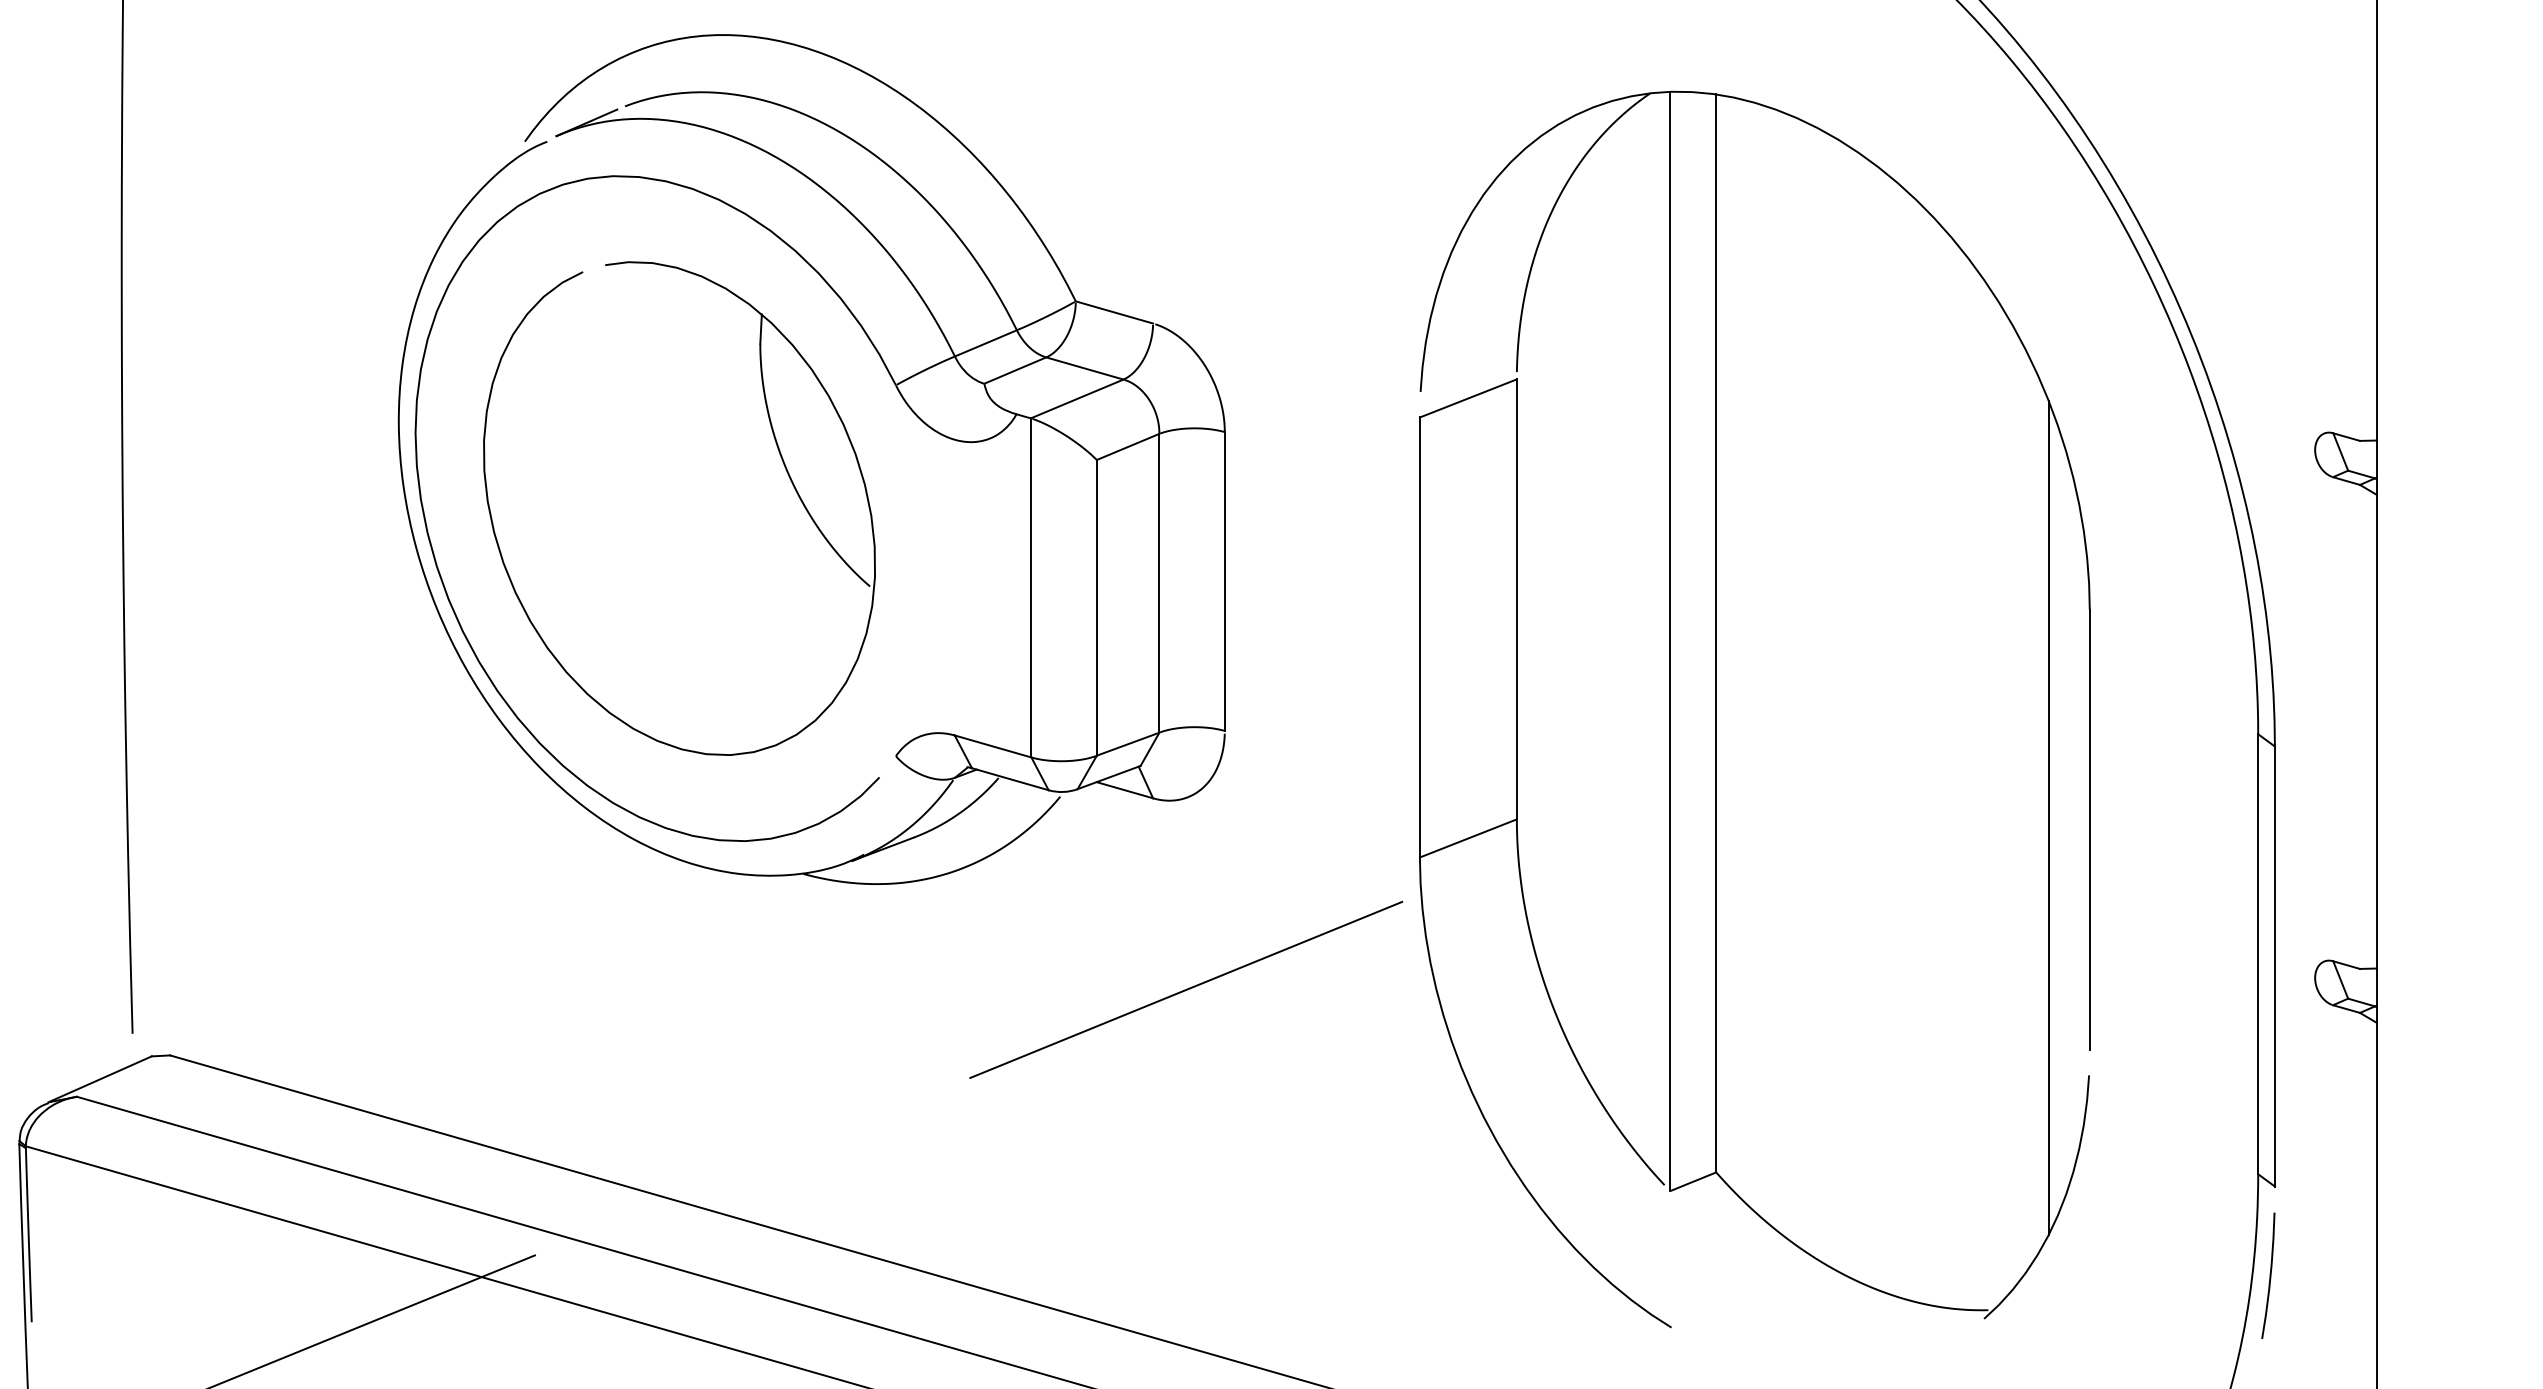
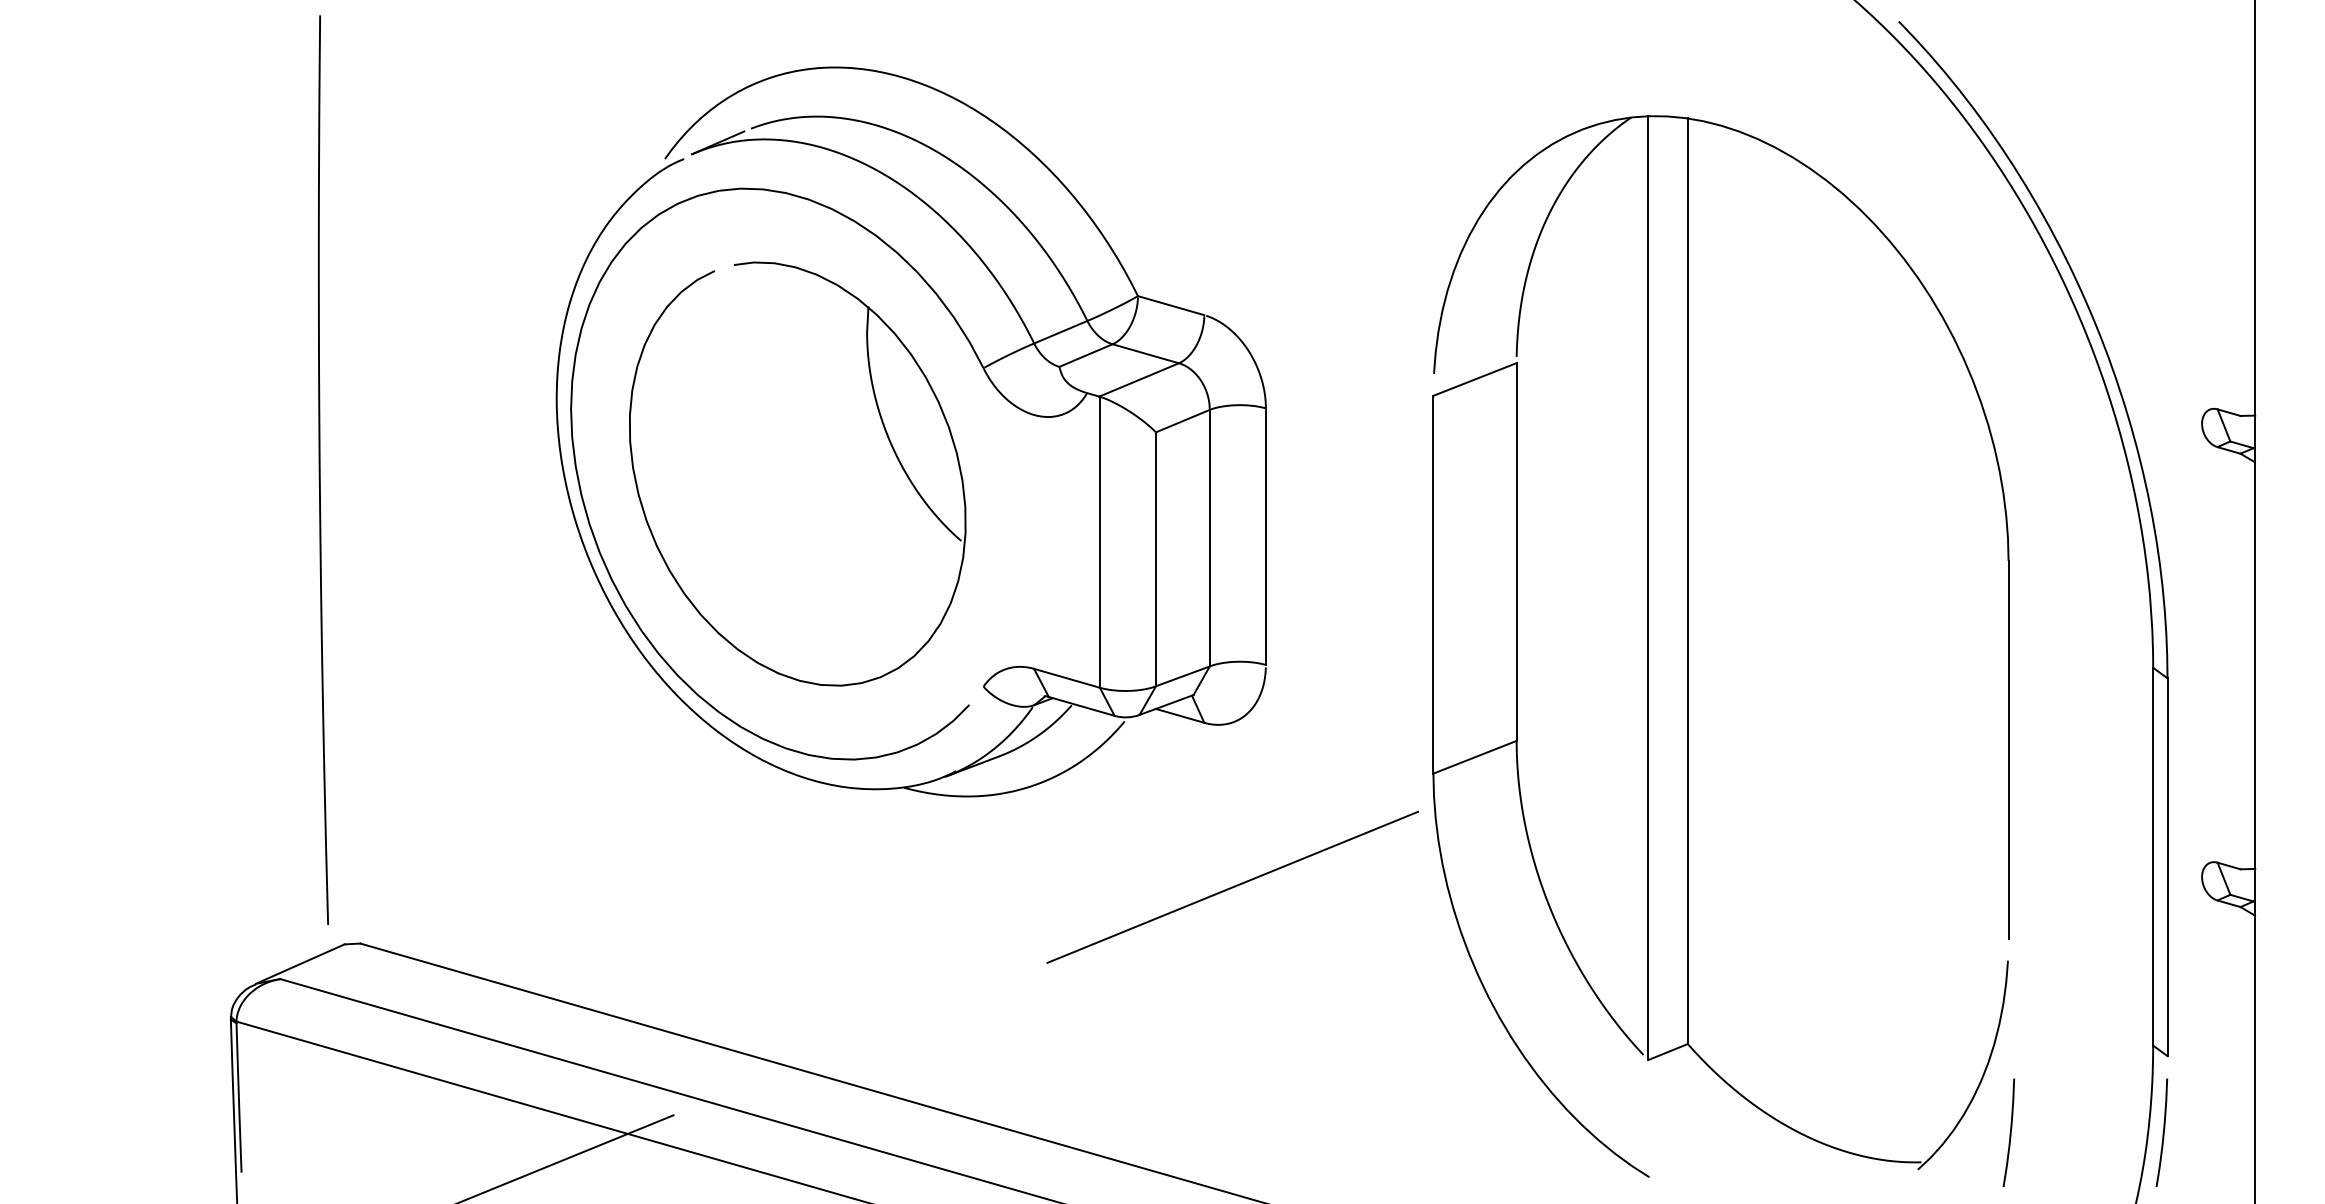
line: (2048, 817) -> (1973, 739), removed
curve: (2090, 1275) -> (2009, 1132), added

